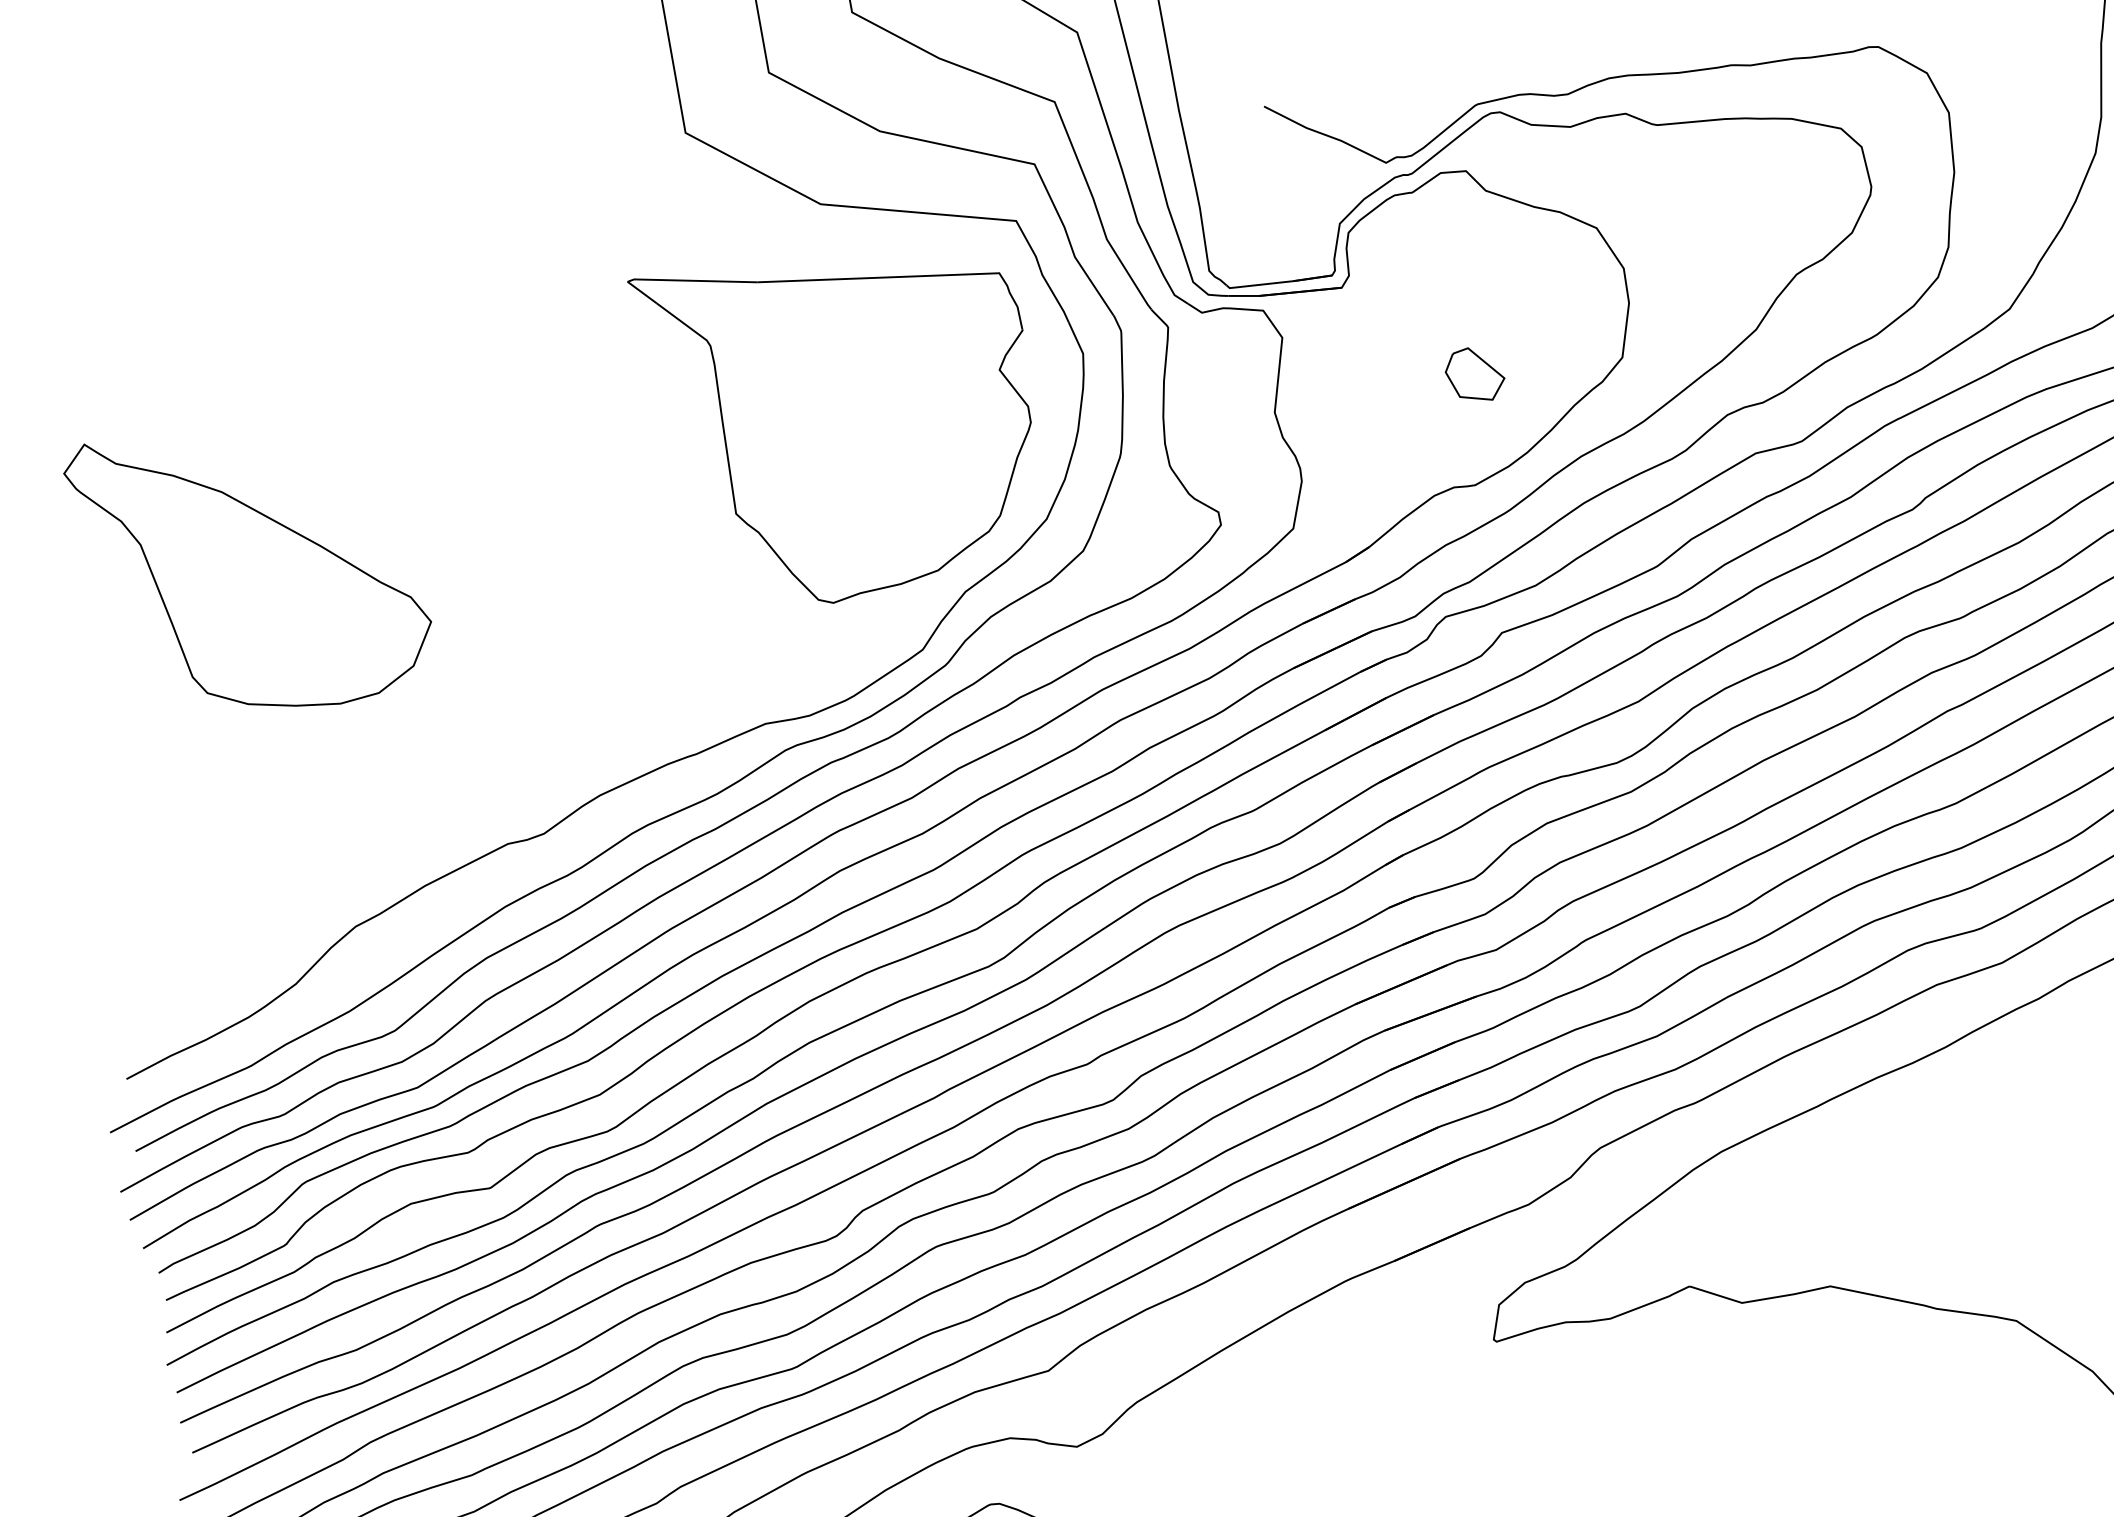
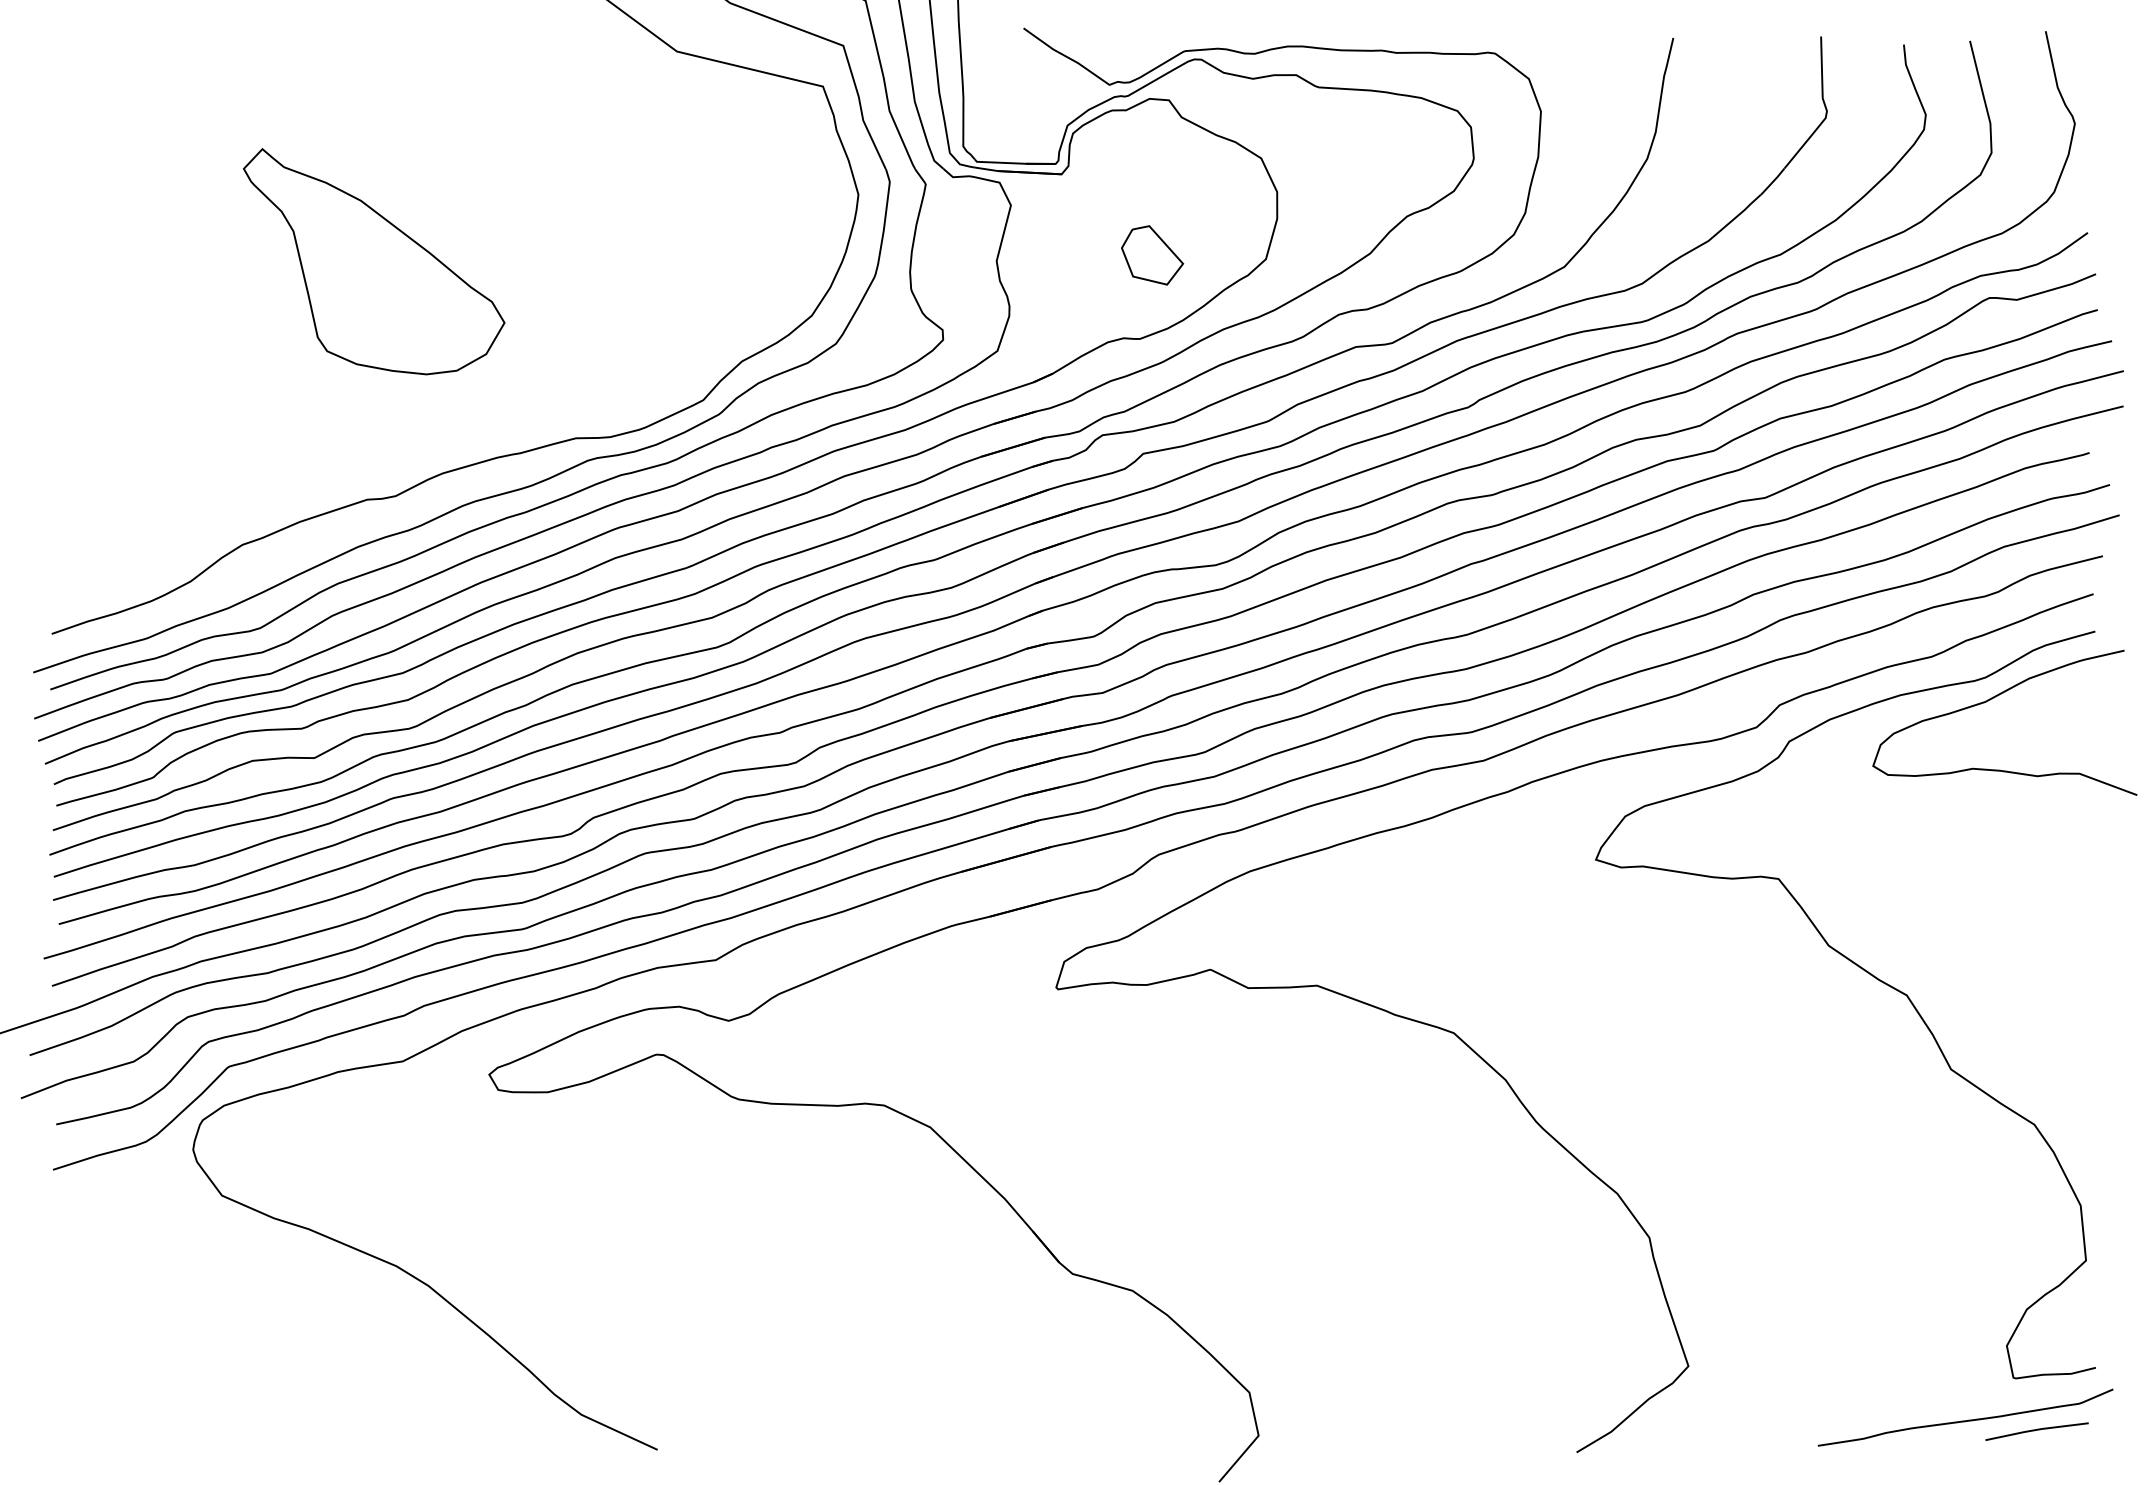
part: (1475, 374) -> (1152, 255), size x1.4
part: (842, 424) -> (668, 220), removed
part: (251, 567) -> (374, 261), moved

